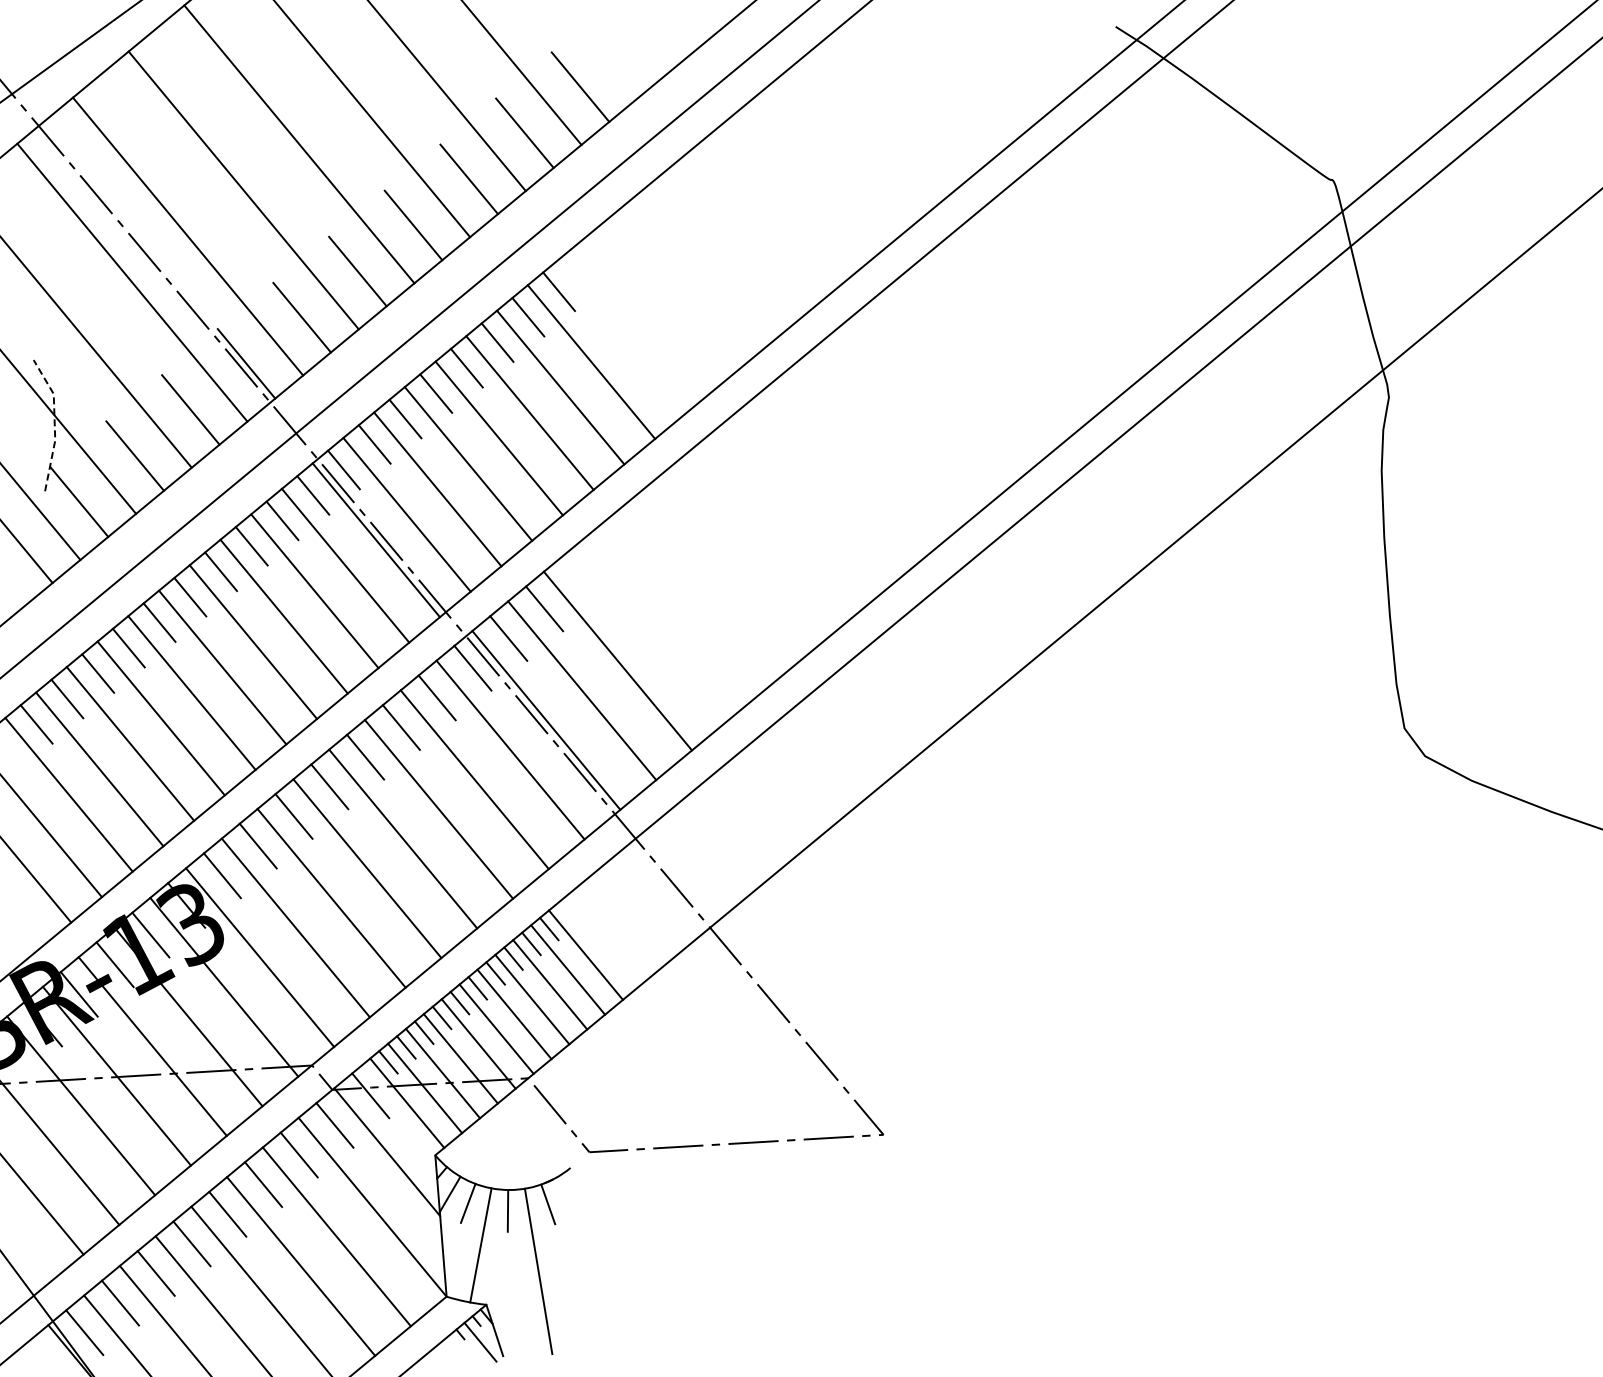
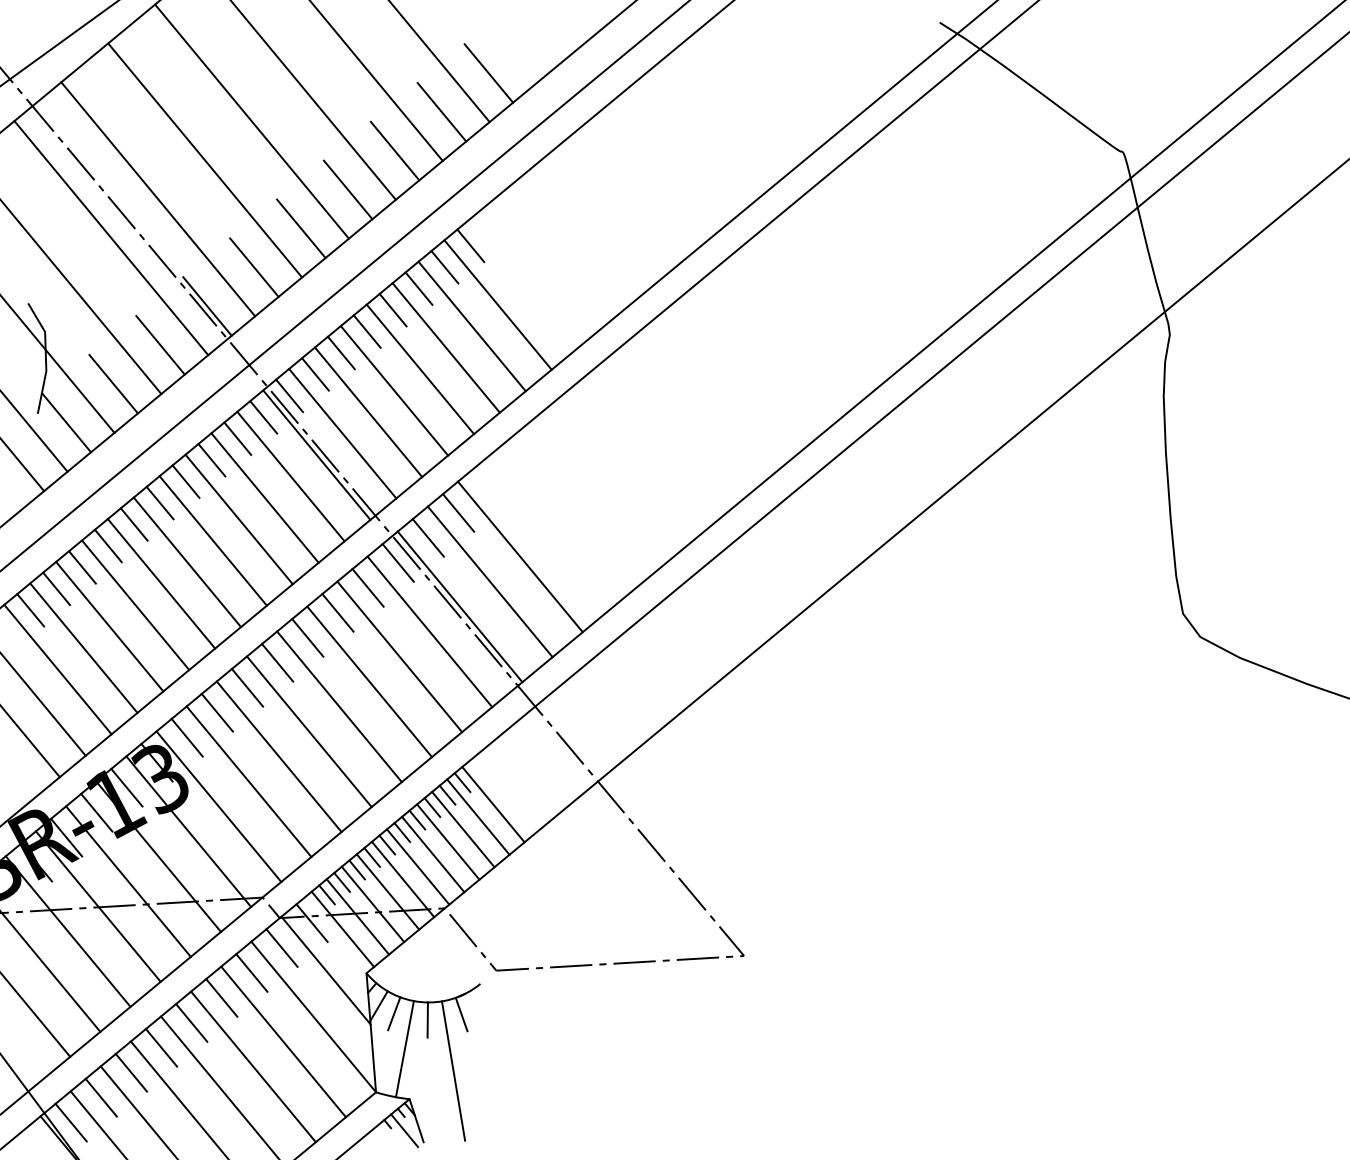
line: (54, 422) -> (45, 355), dashed -> solid

